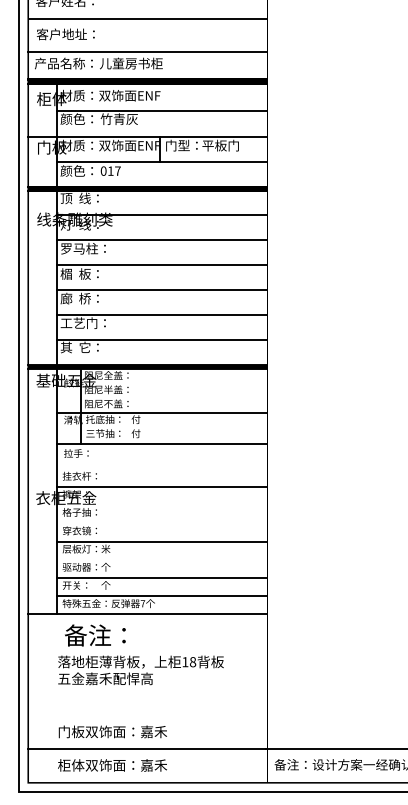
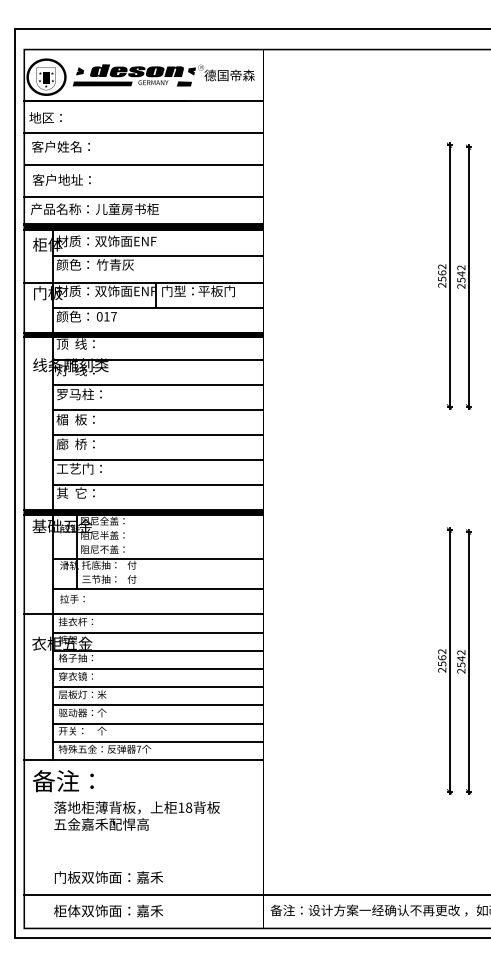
line: (147, 468) -> (143, 614), added
line: (162, 504) -> (158, 650), added
line: (162, 522) -> (158, 668), added
line: (162, 559) -> (158, 705), added
text: (95, 635) -> (63, 781), moved

